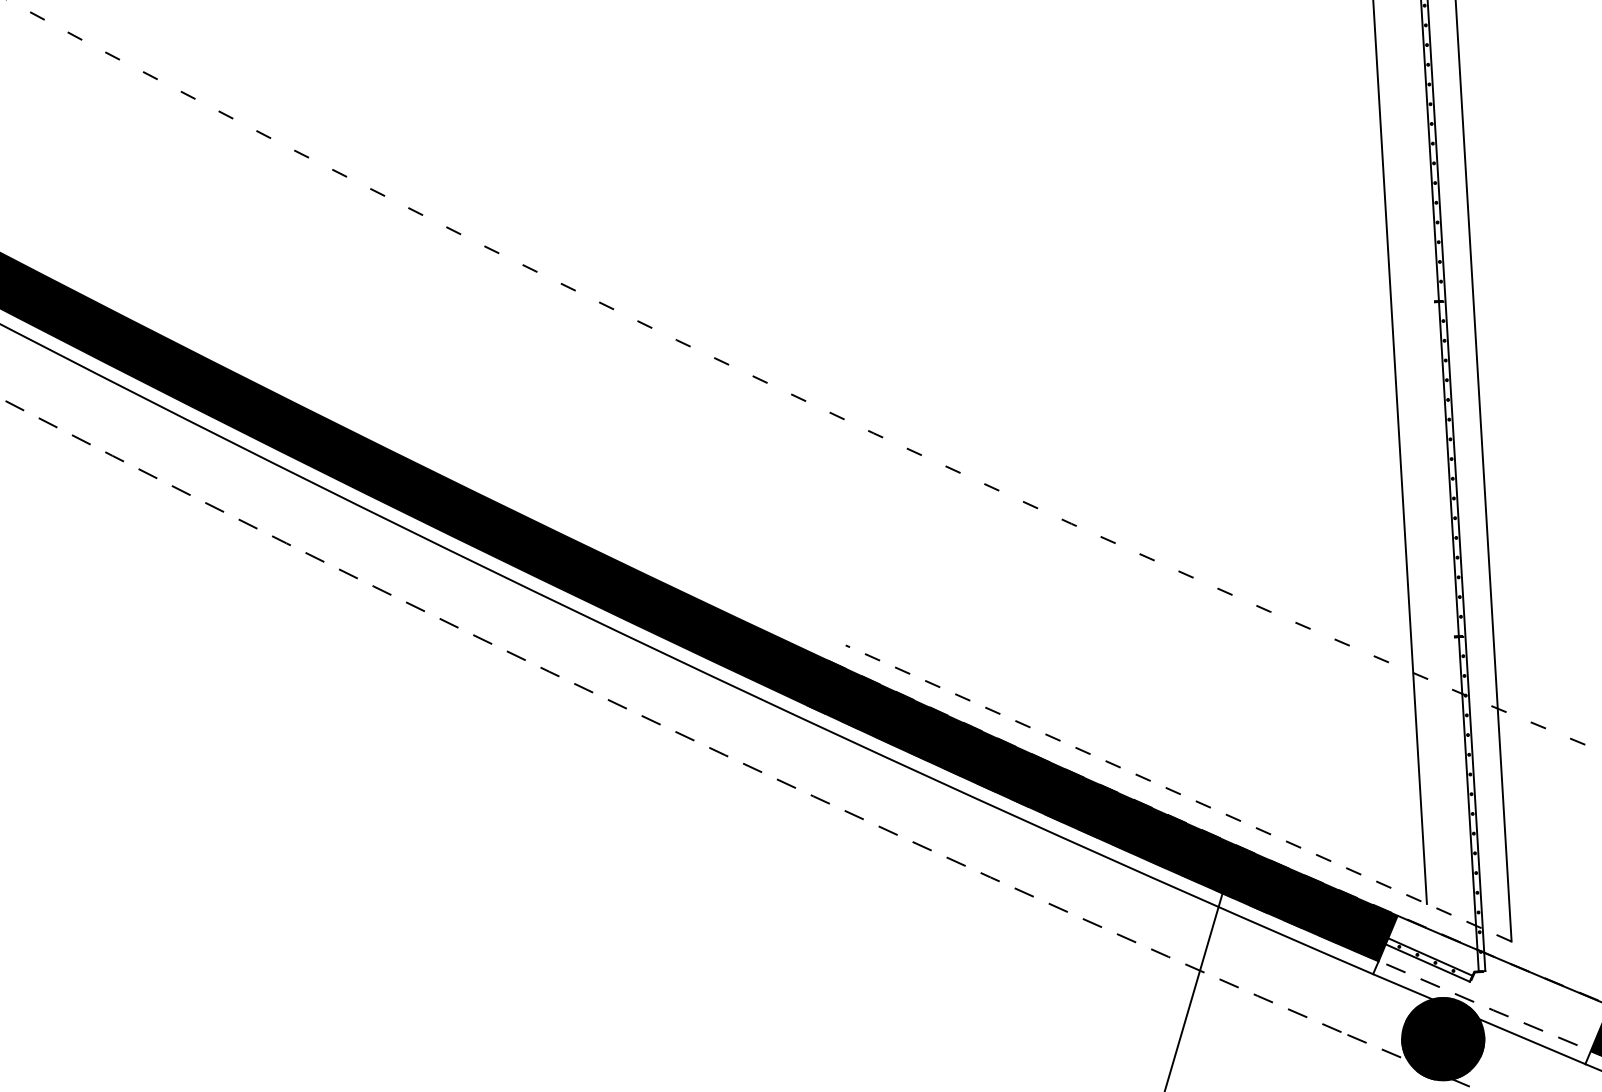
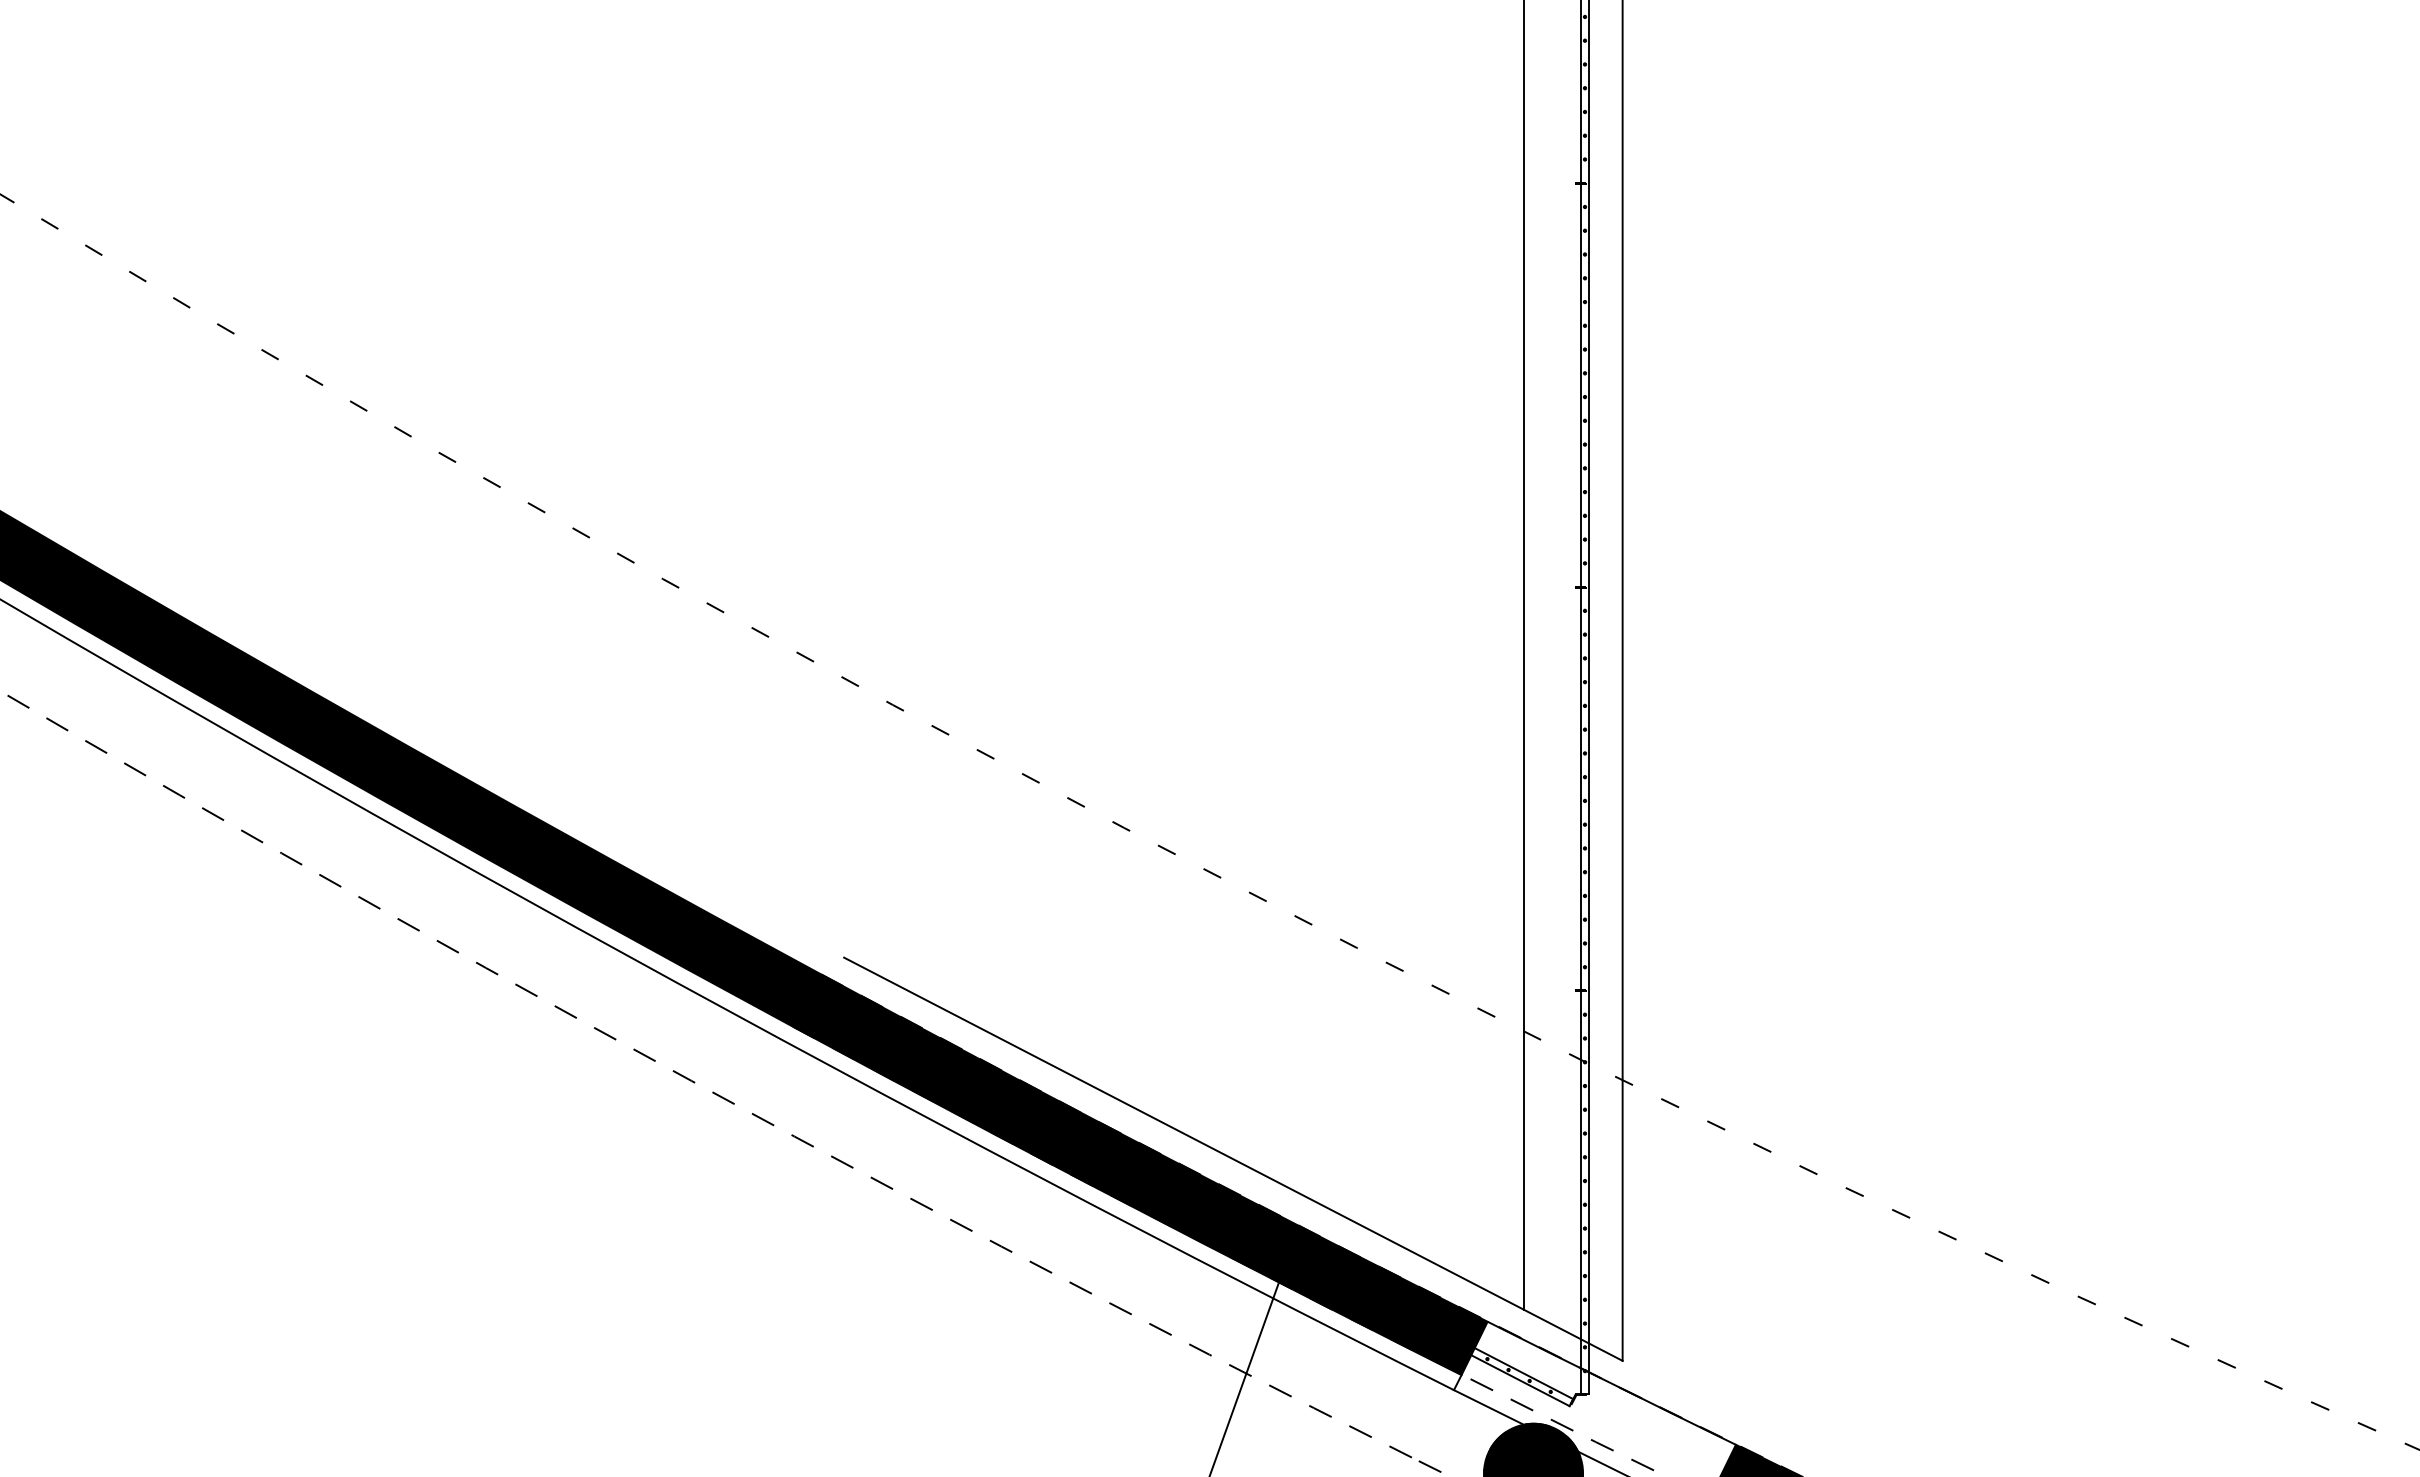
line: (1177, 793) -> (1232, 1159), dashed -> solid

